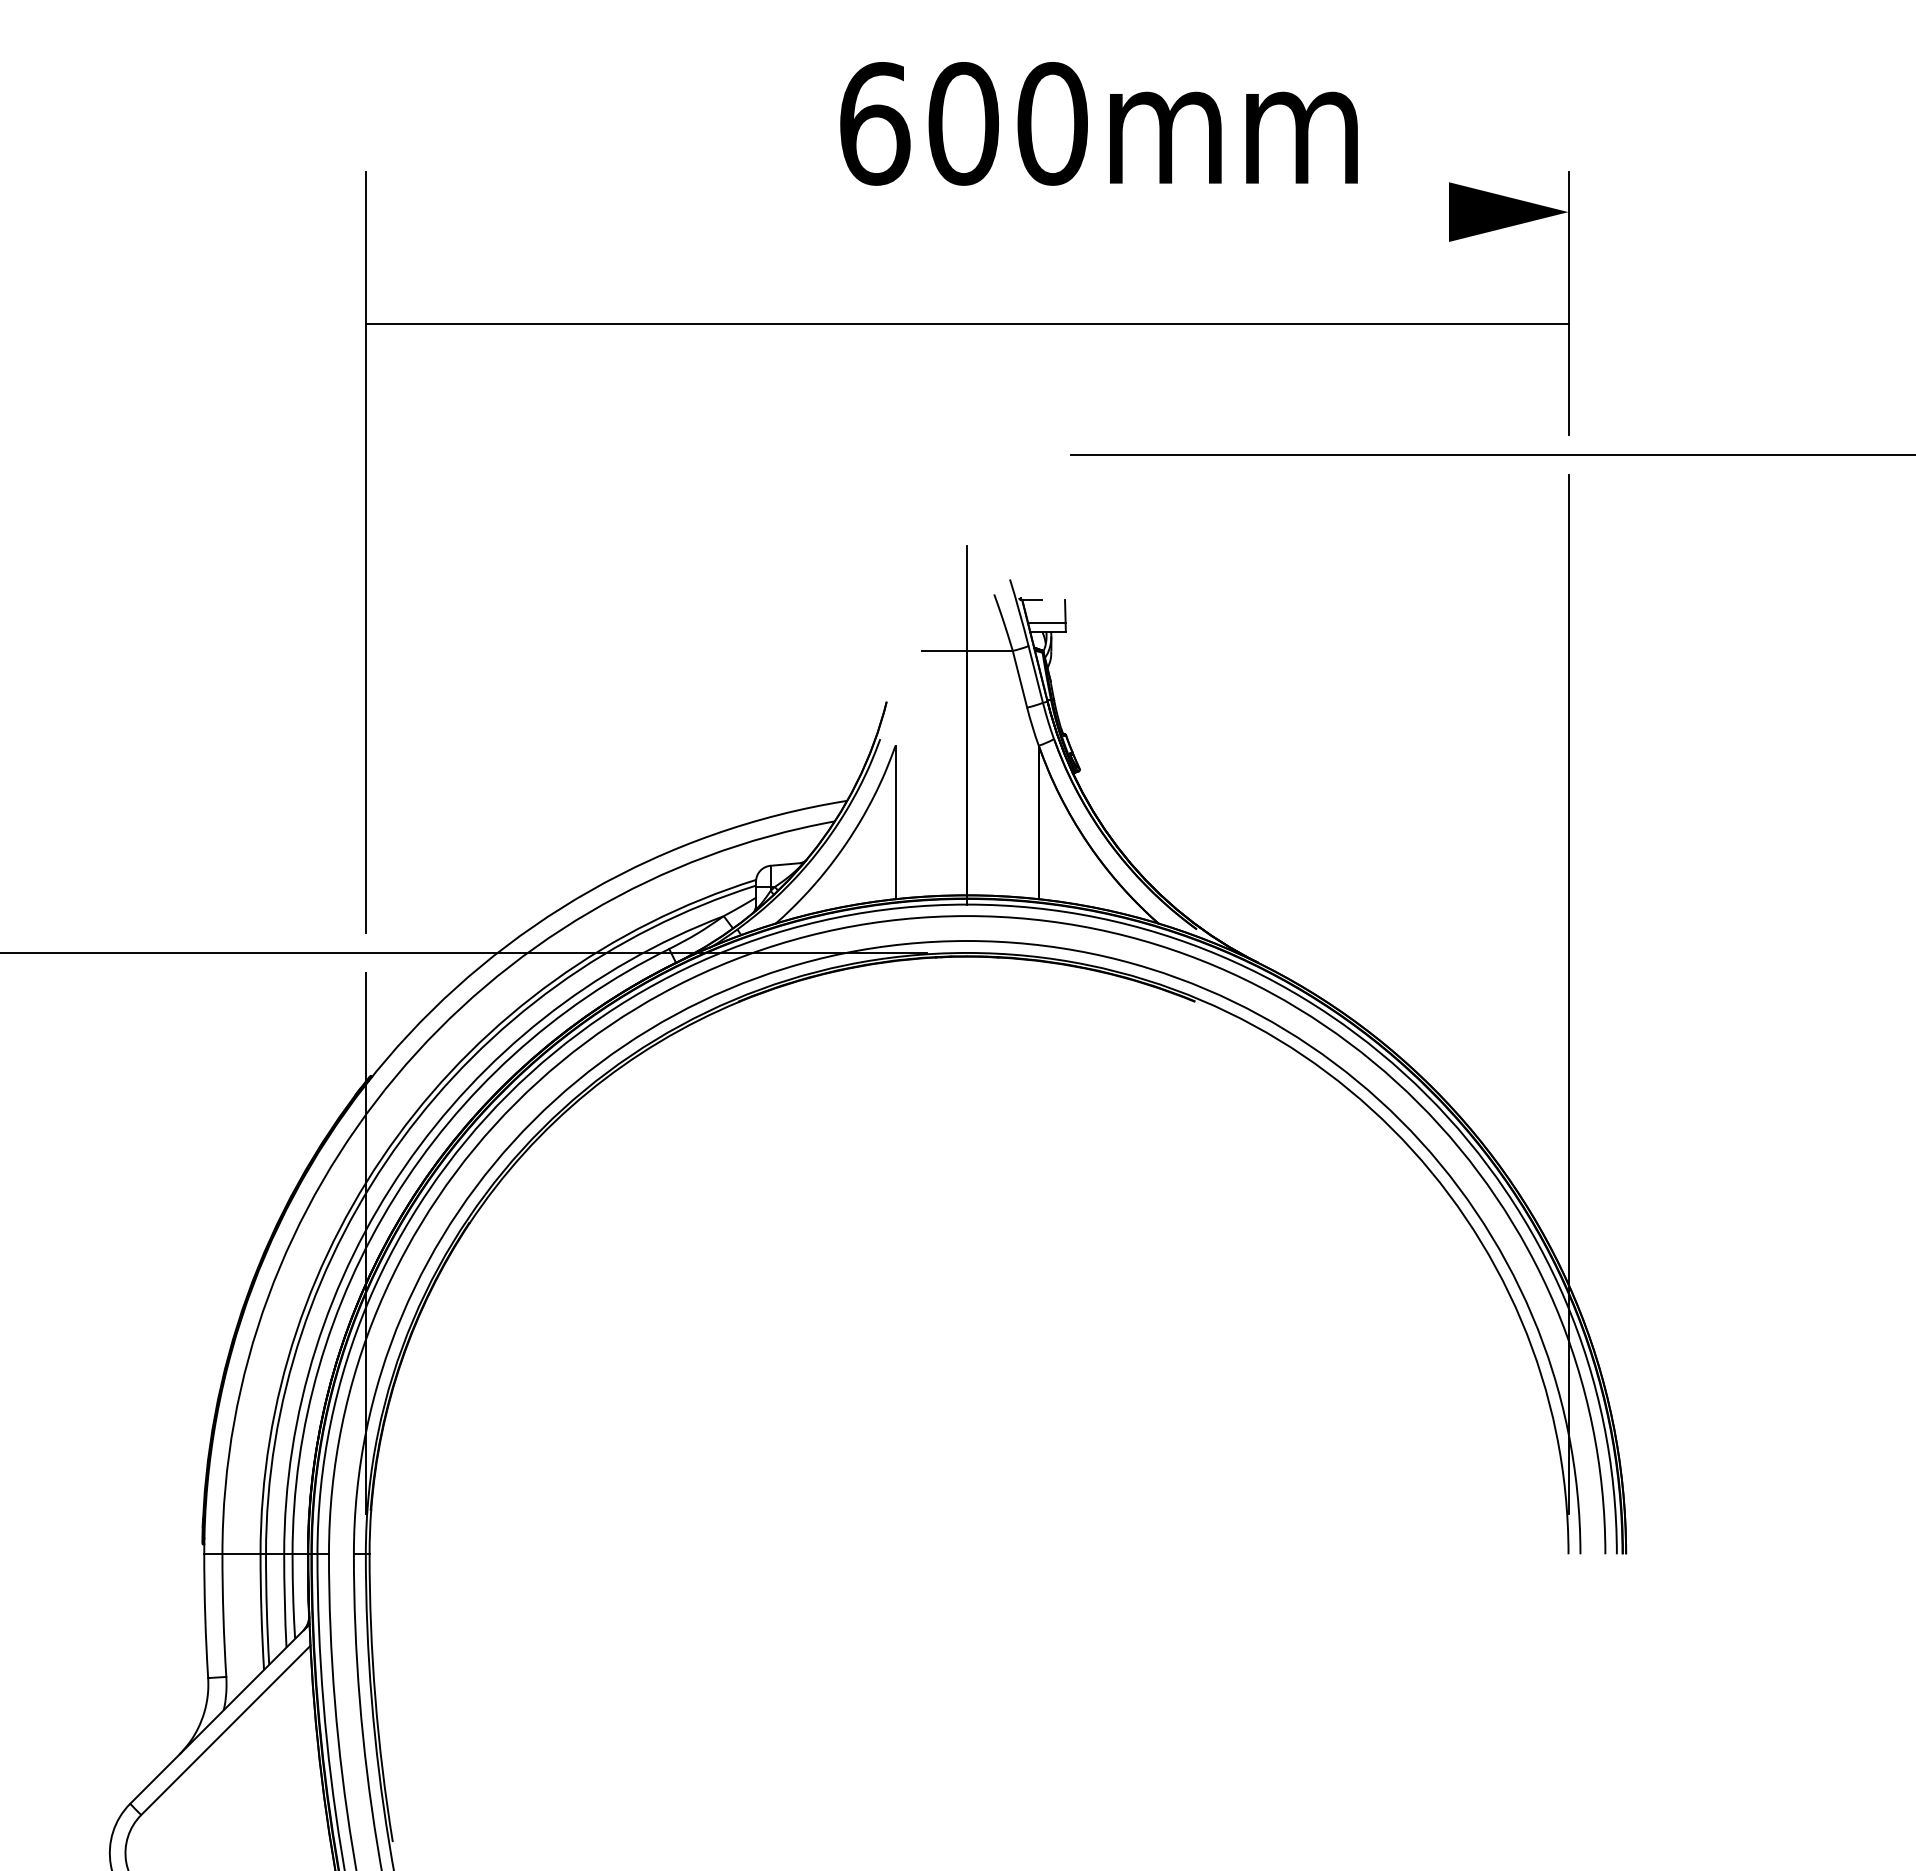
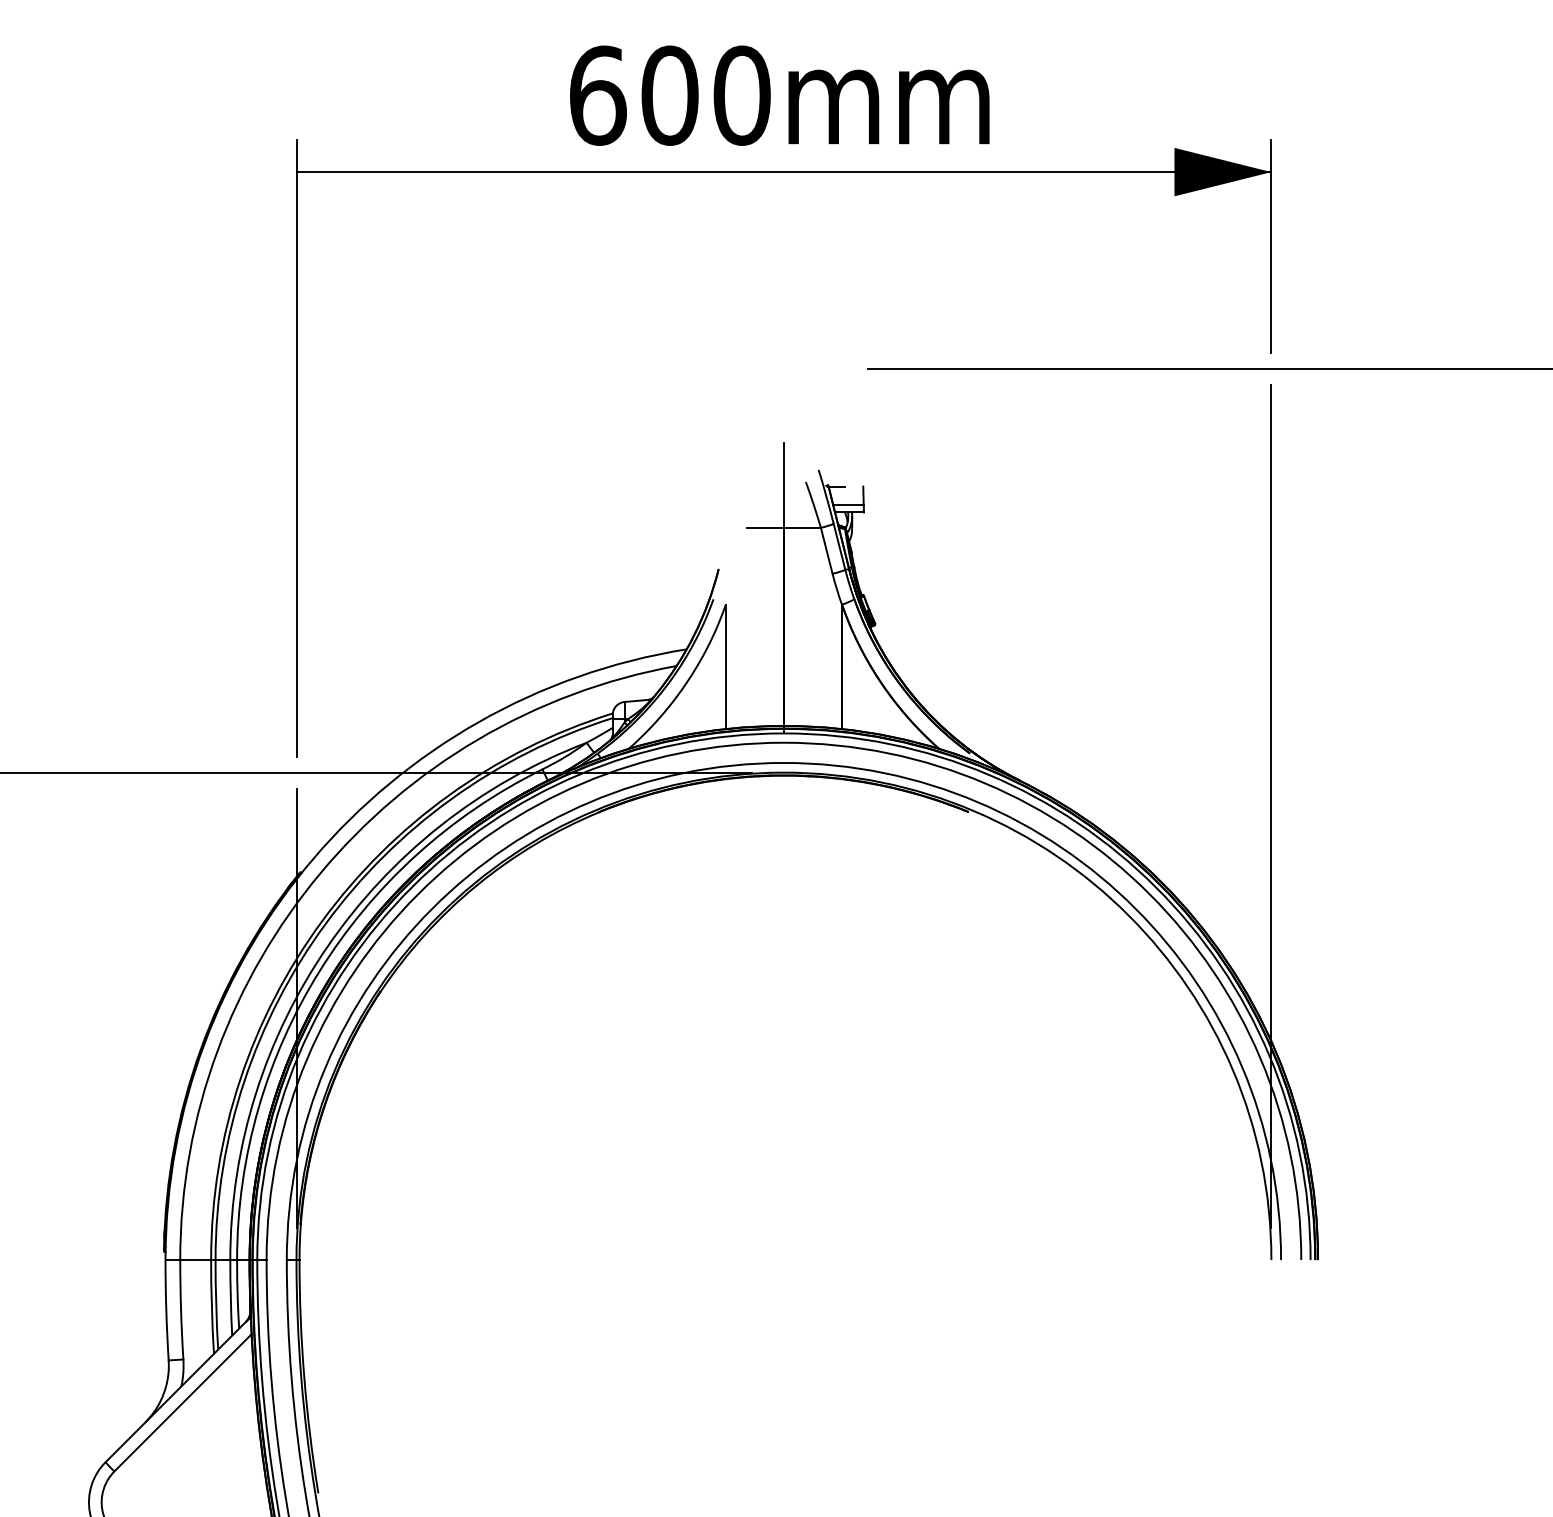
text: (1098, 123) -> (779, 95), moved
line: (966, 324) -> (783, 172), moved

